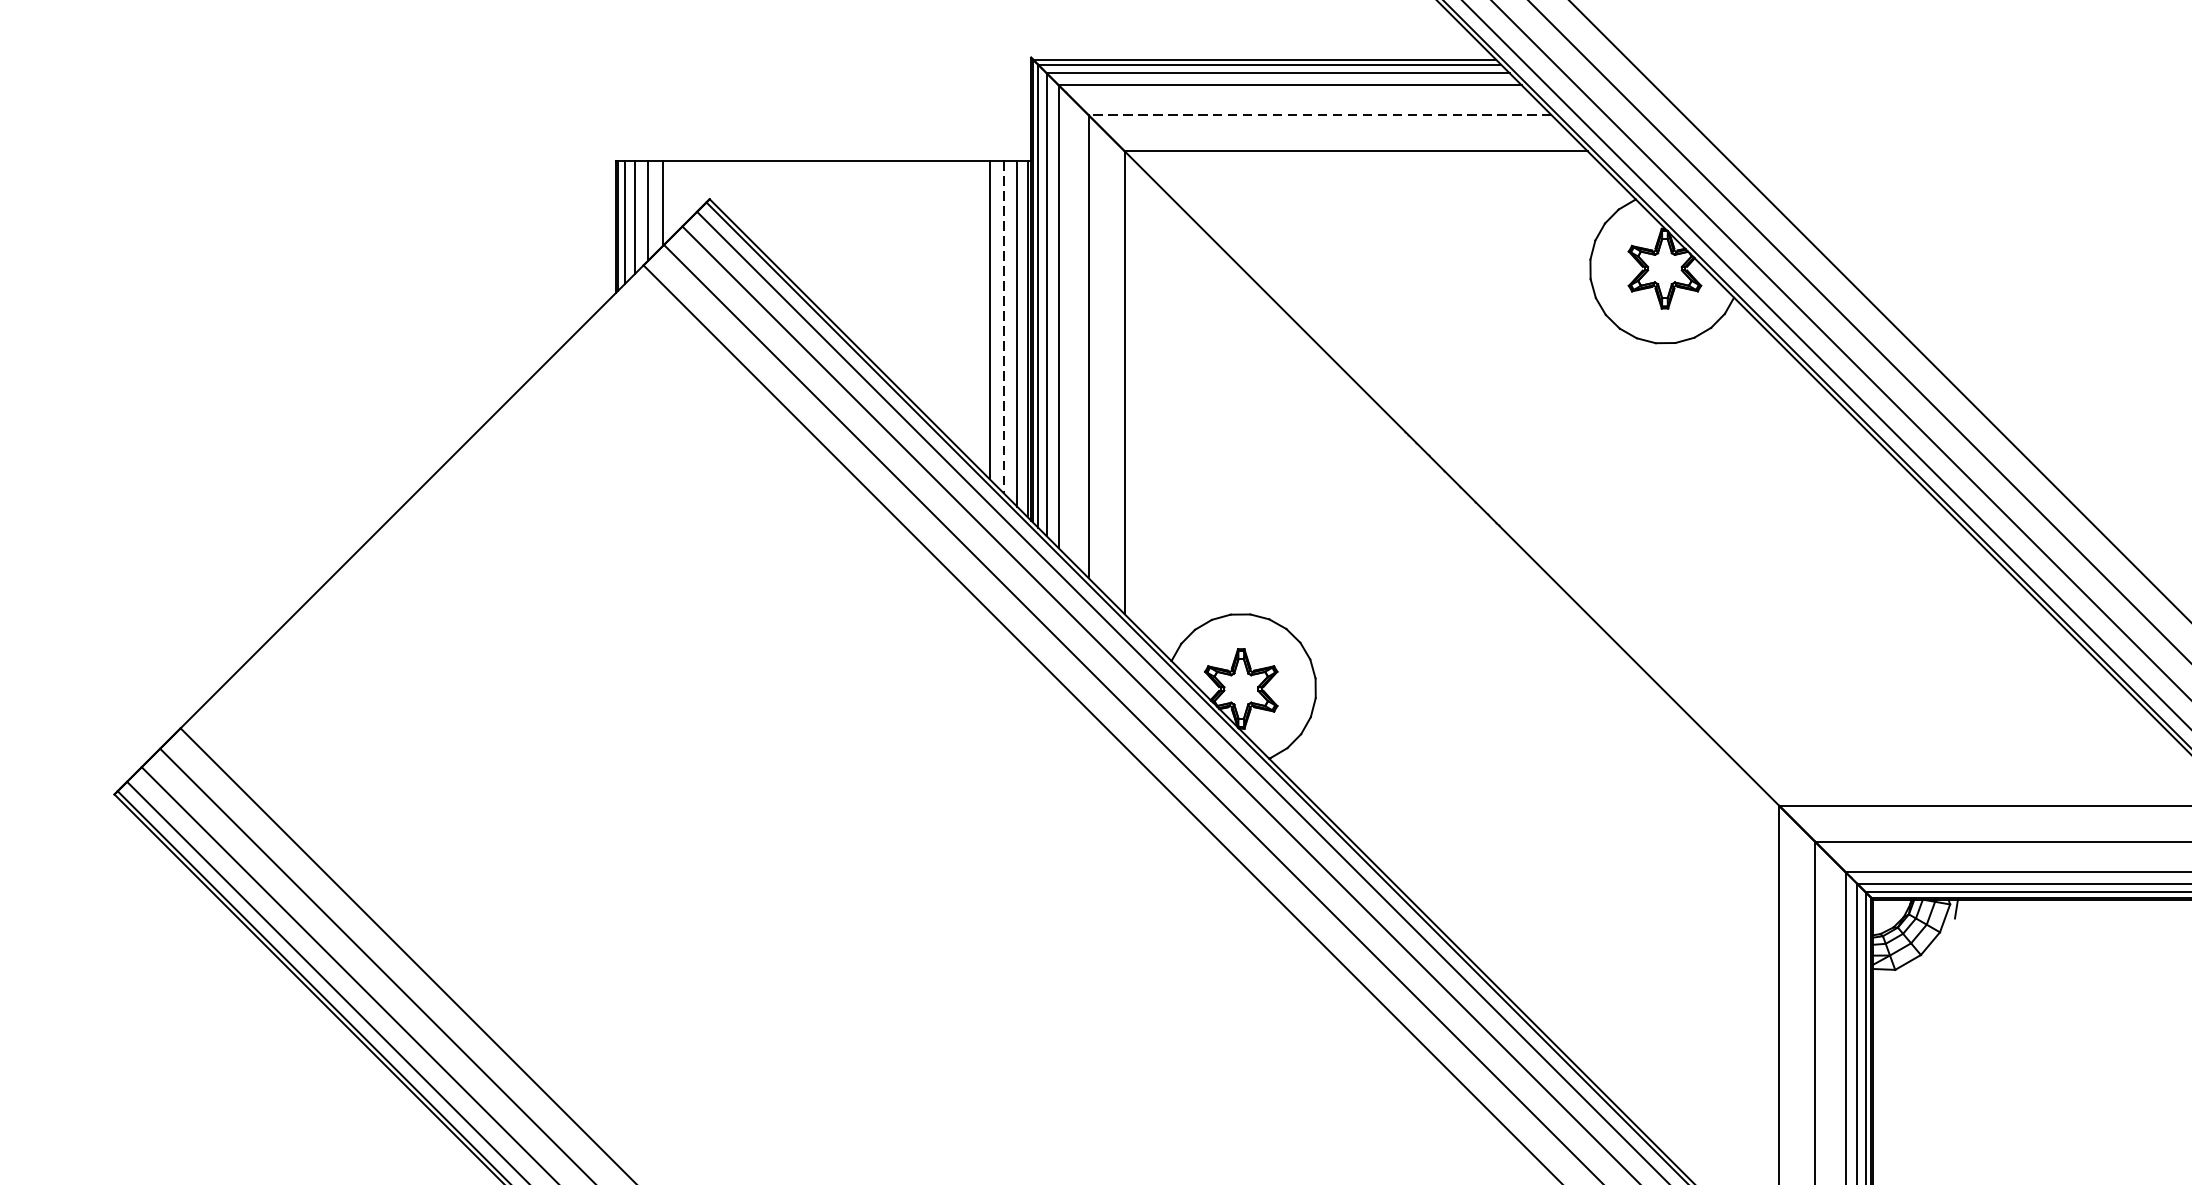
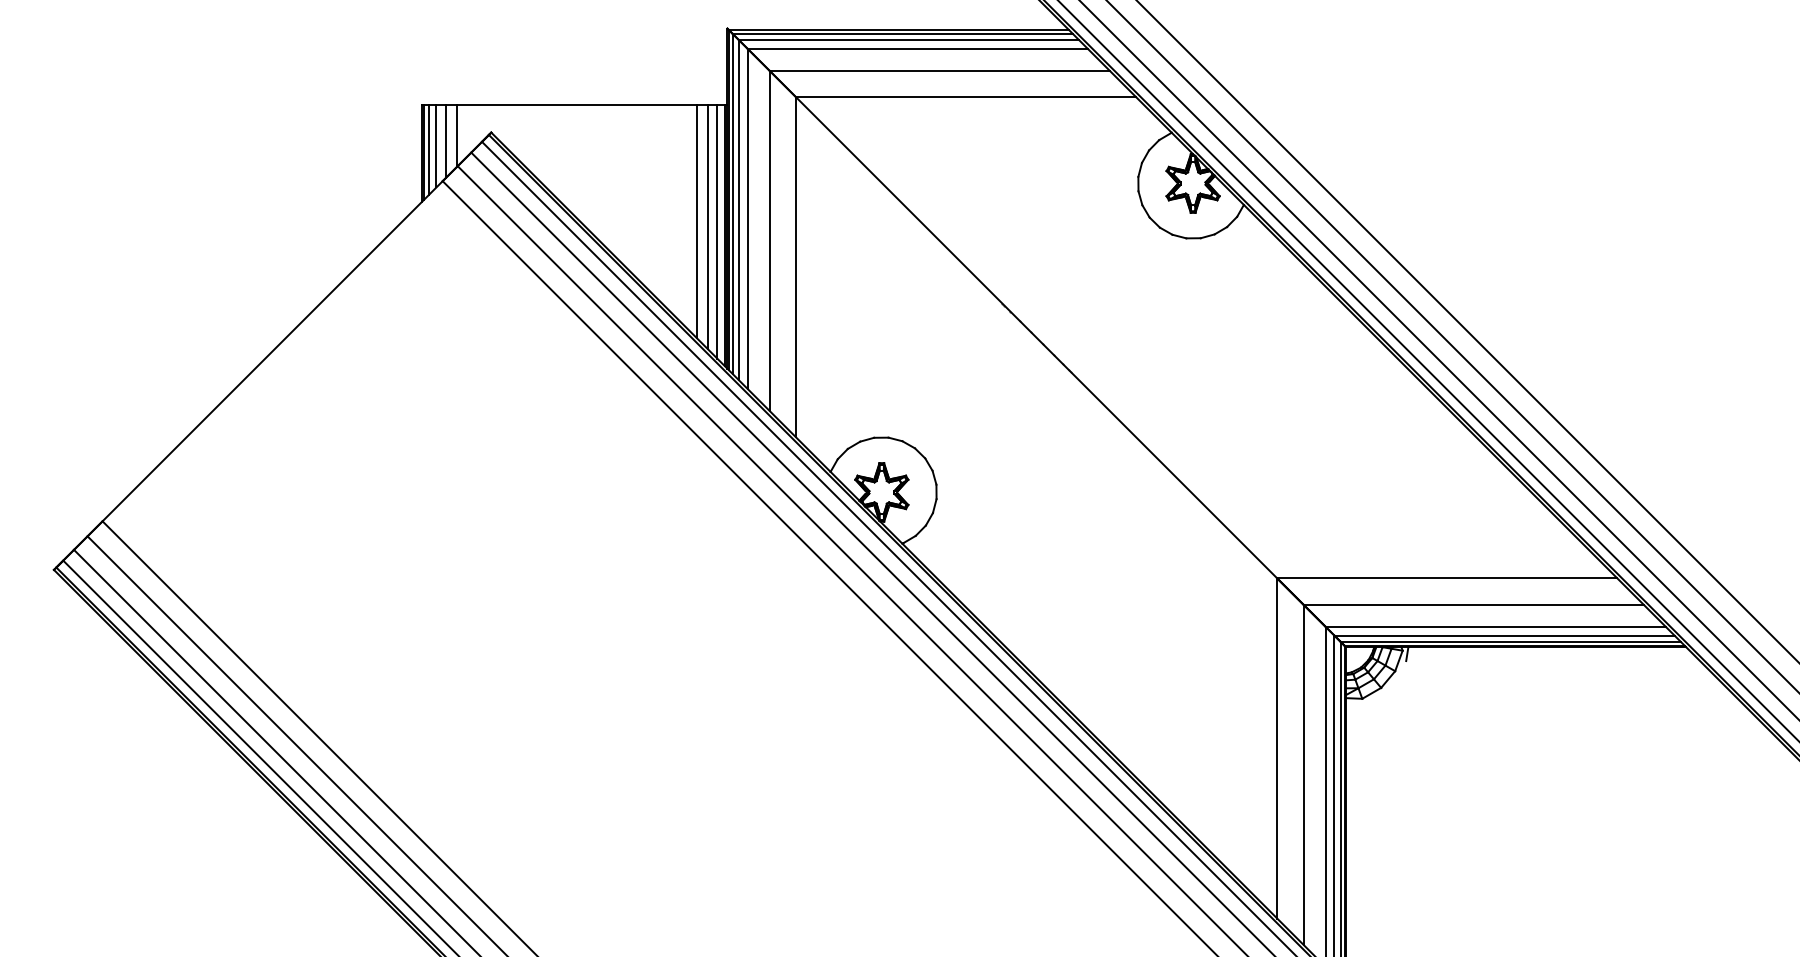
line: (1319, 116) -> (939, 71), dashed -> solid
line: (1003, 328) -> (707, 227), dashed -> solid

